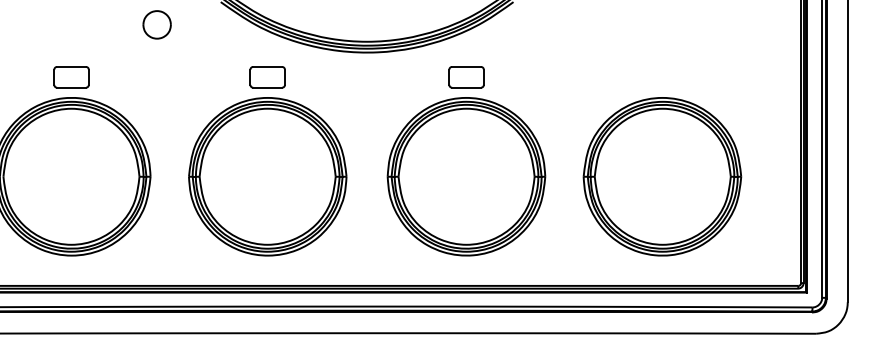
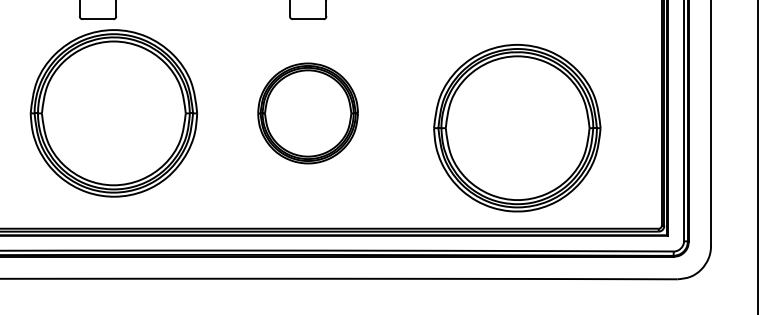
part: (267, 176) -> (113, 113), moved
part: (466, 176) -> (308, 113), size x0.6
part: (662, 176) -> (517, 127), moved

